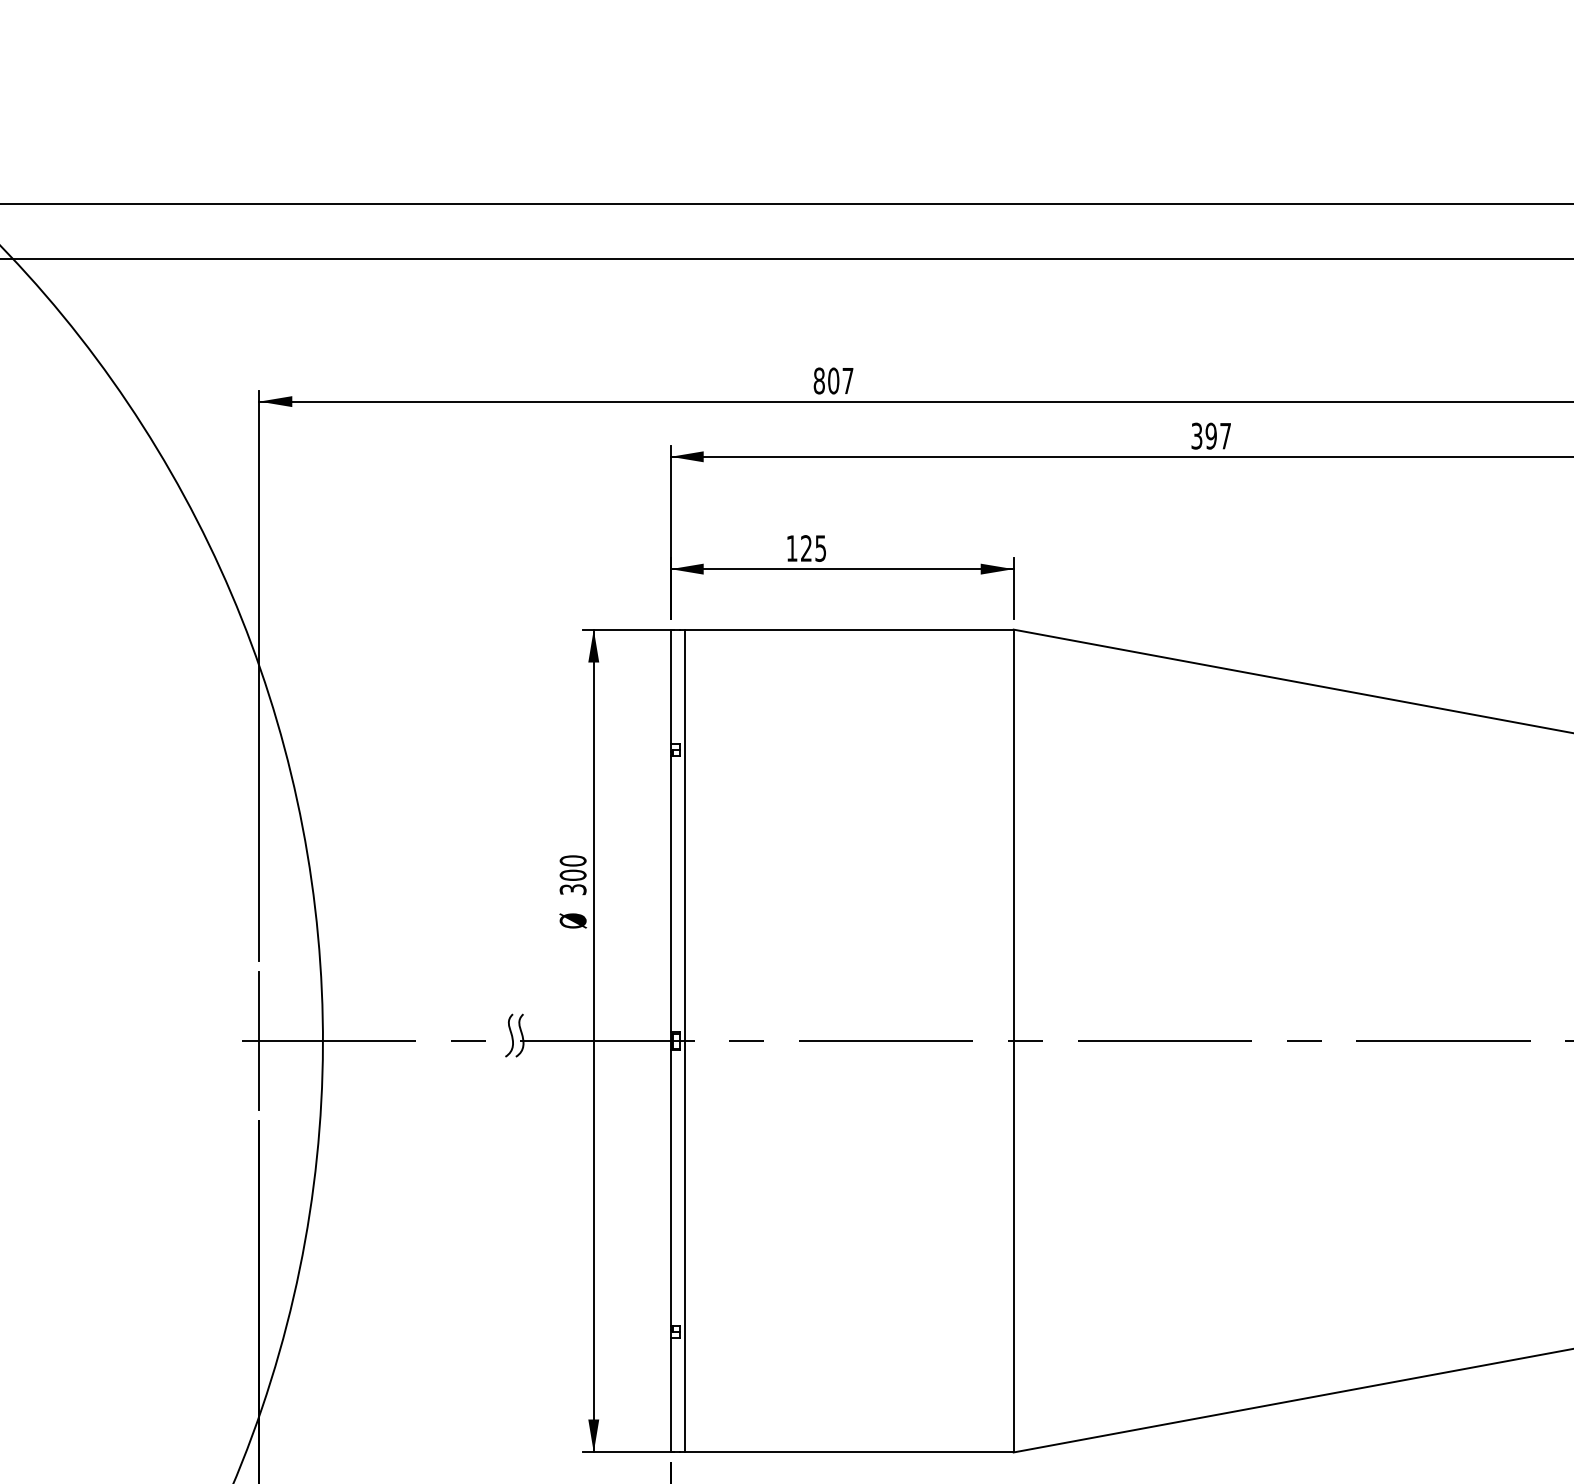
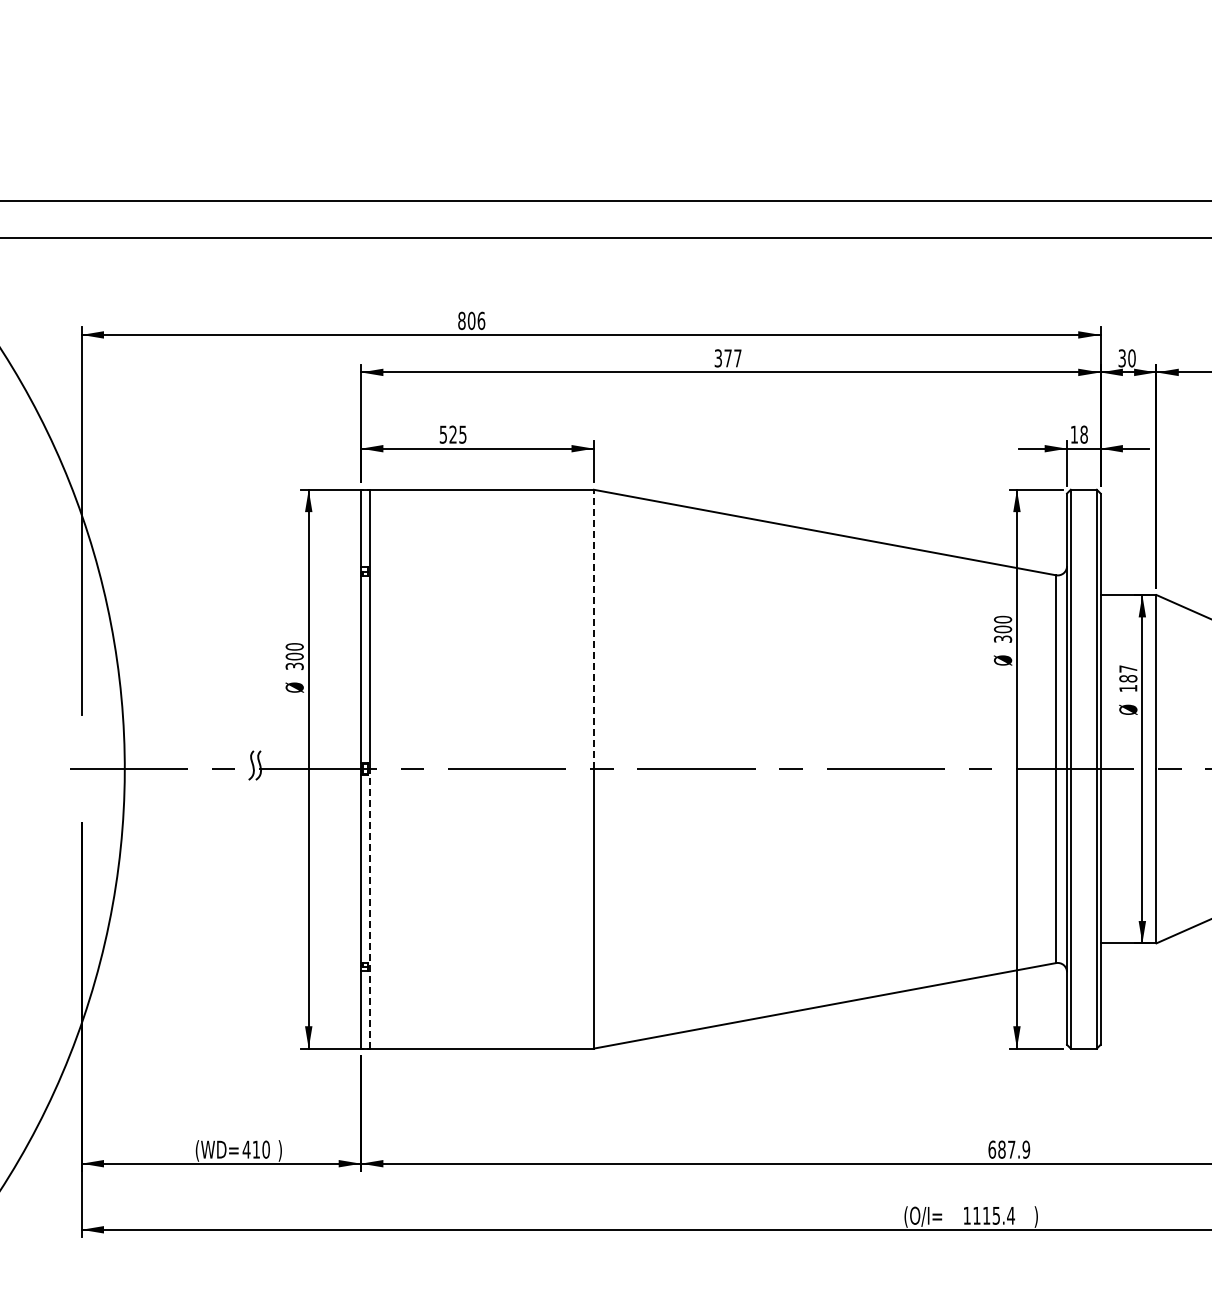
text: (848, 380) -> (481, 320), 807 -> 806
text: (1210, 436) -> (727, 358), 397 -> 377
text: (790, 548) -> (442, 434), 125 -> 525
line: (1013, 835) -> (593, 629), solid -> dashed
line: (259, 1040) -> (81, 768), removed
line: (684, 1246) -> (370, 908), solid -> dashed

